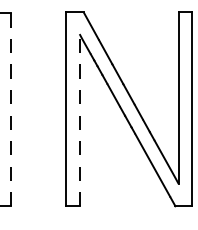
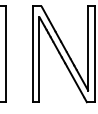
line: (11, 109) -> (5, 54), dashed -> solid
line: (79, 120) -> (39, 59), dashed -> solid

